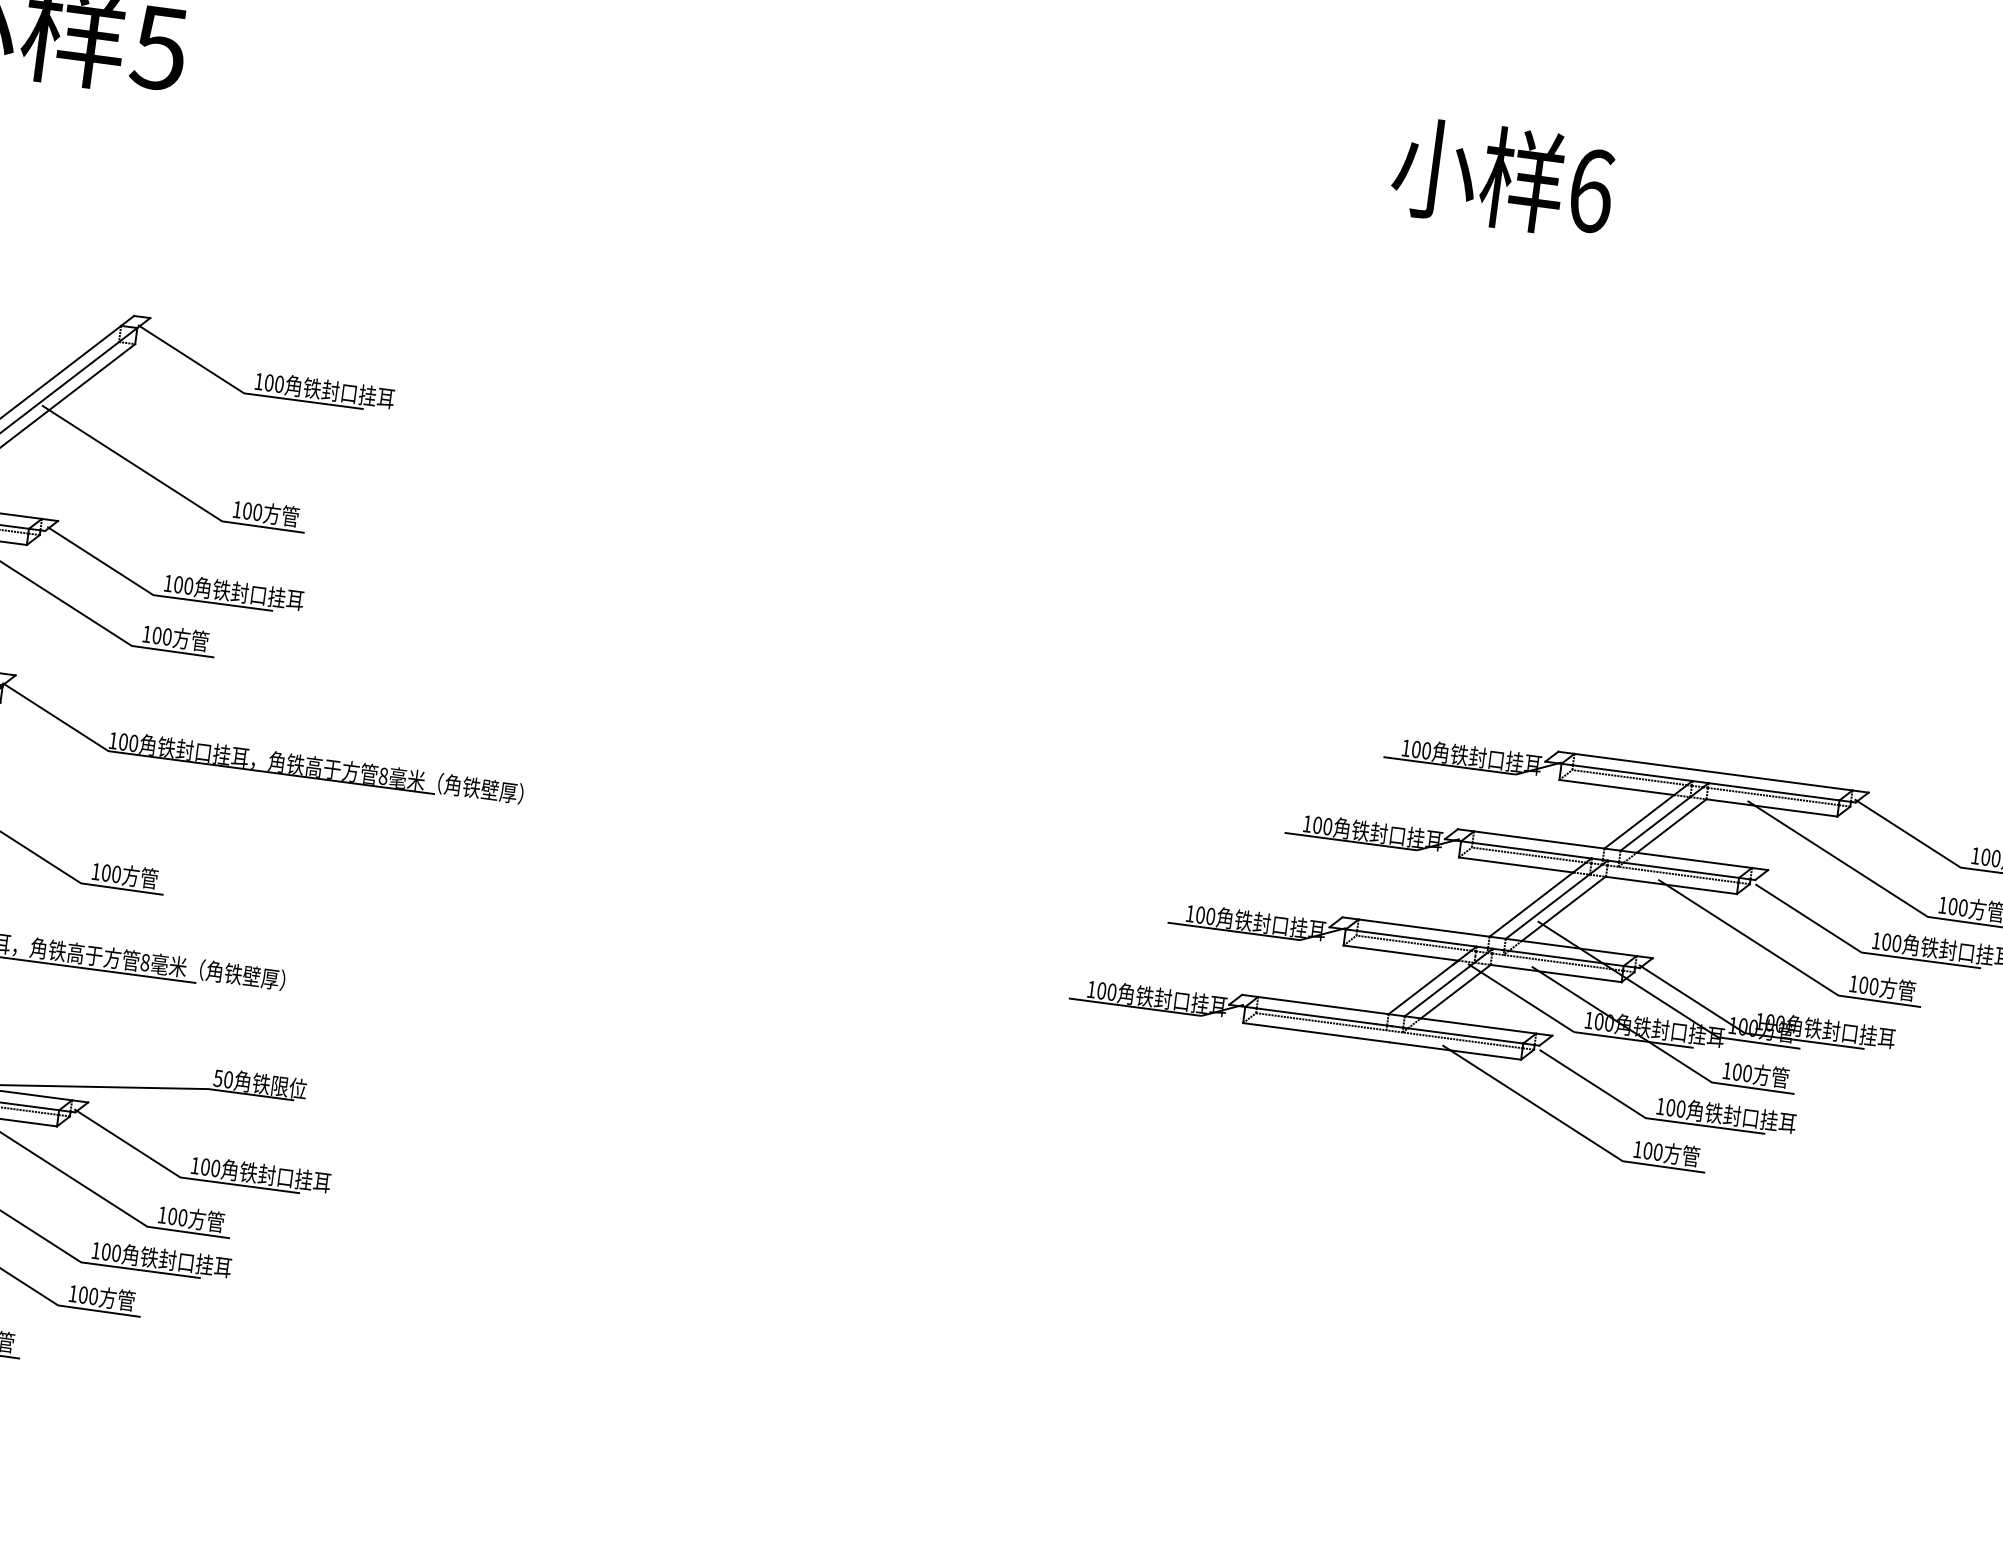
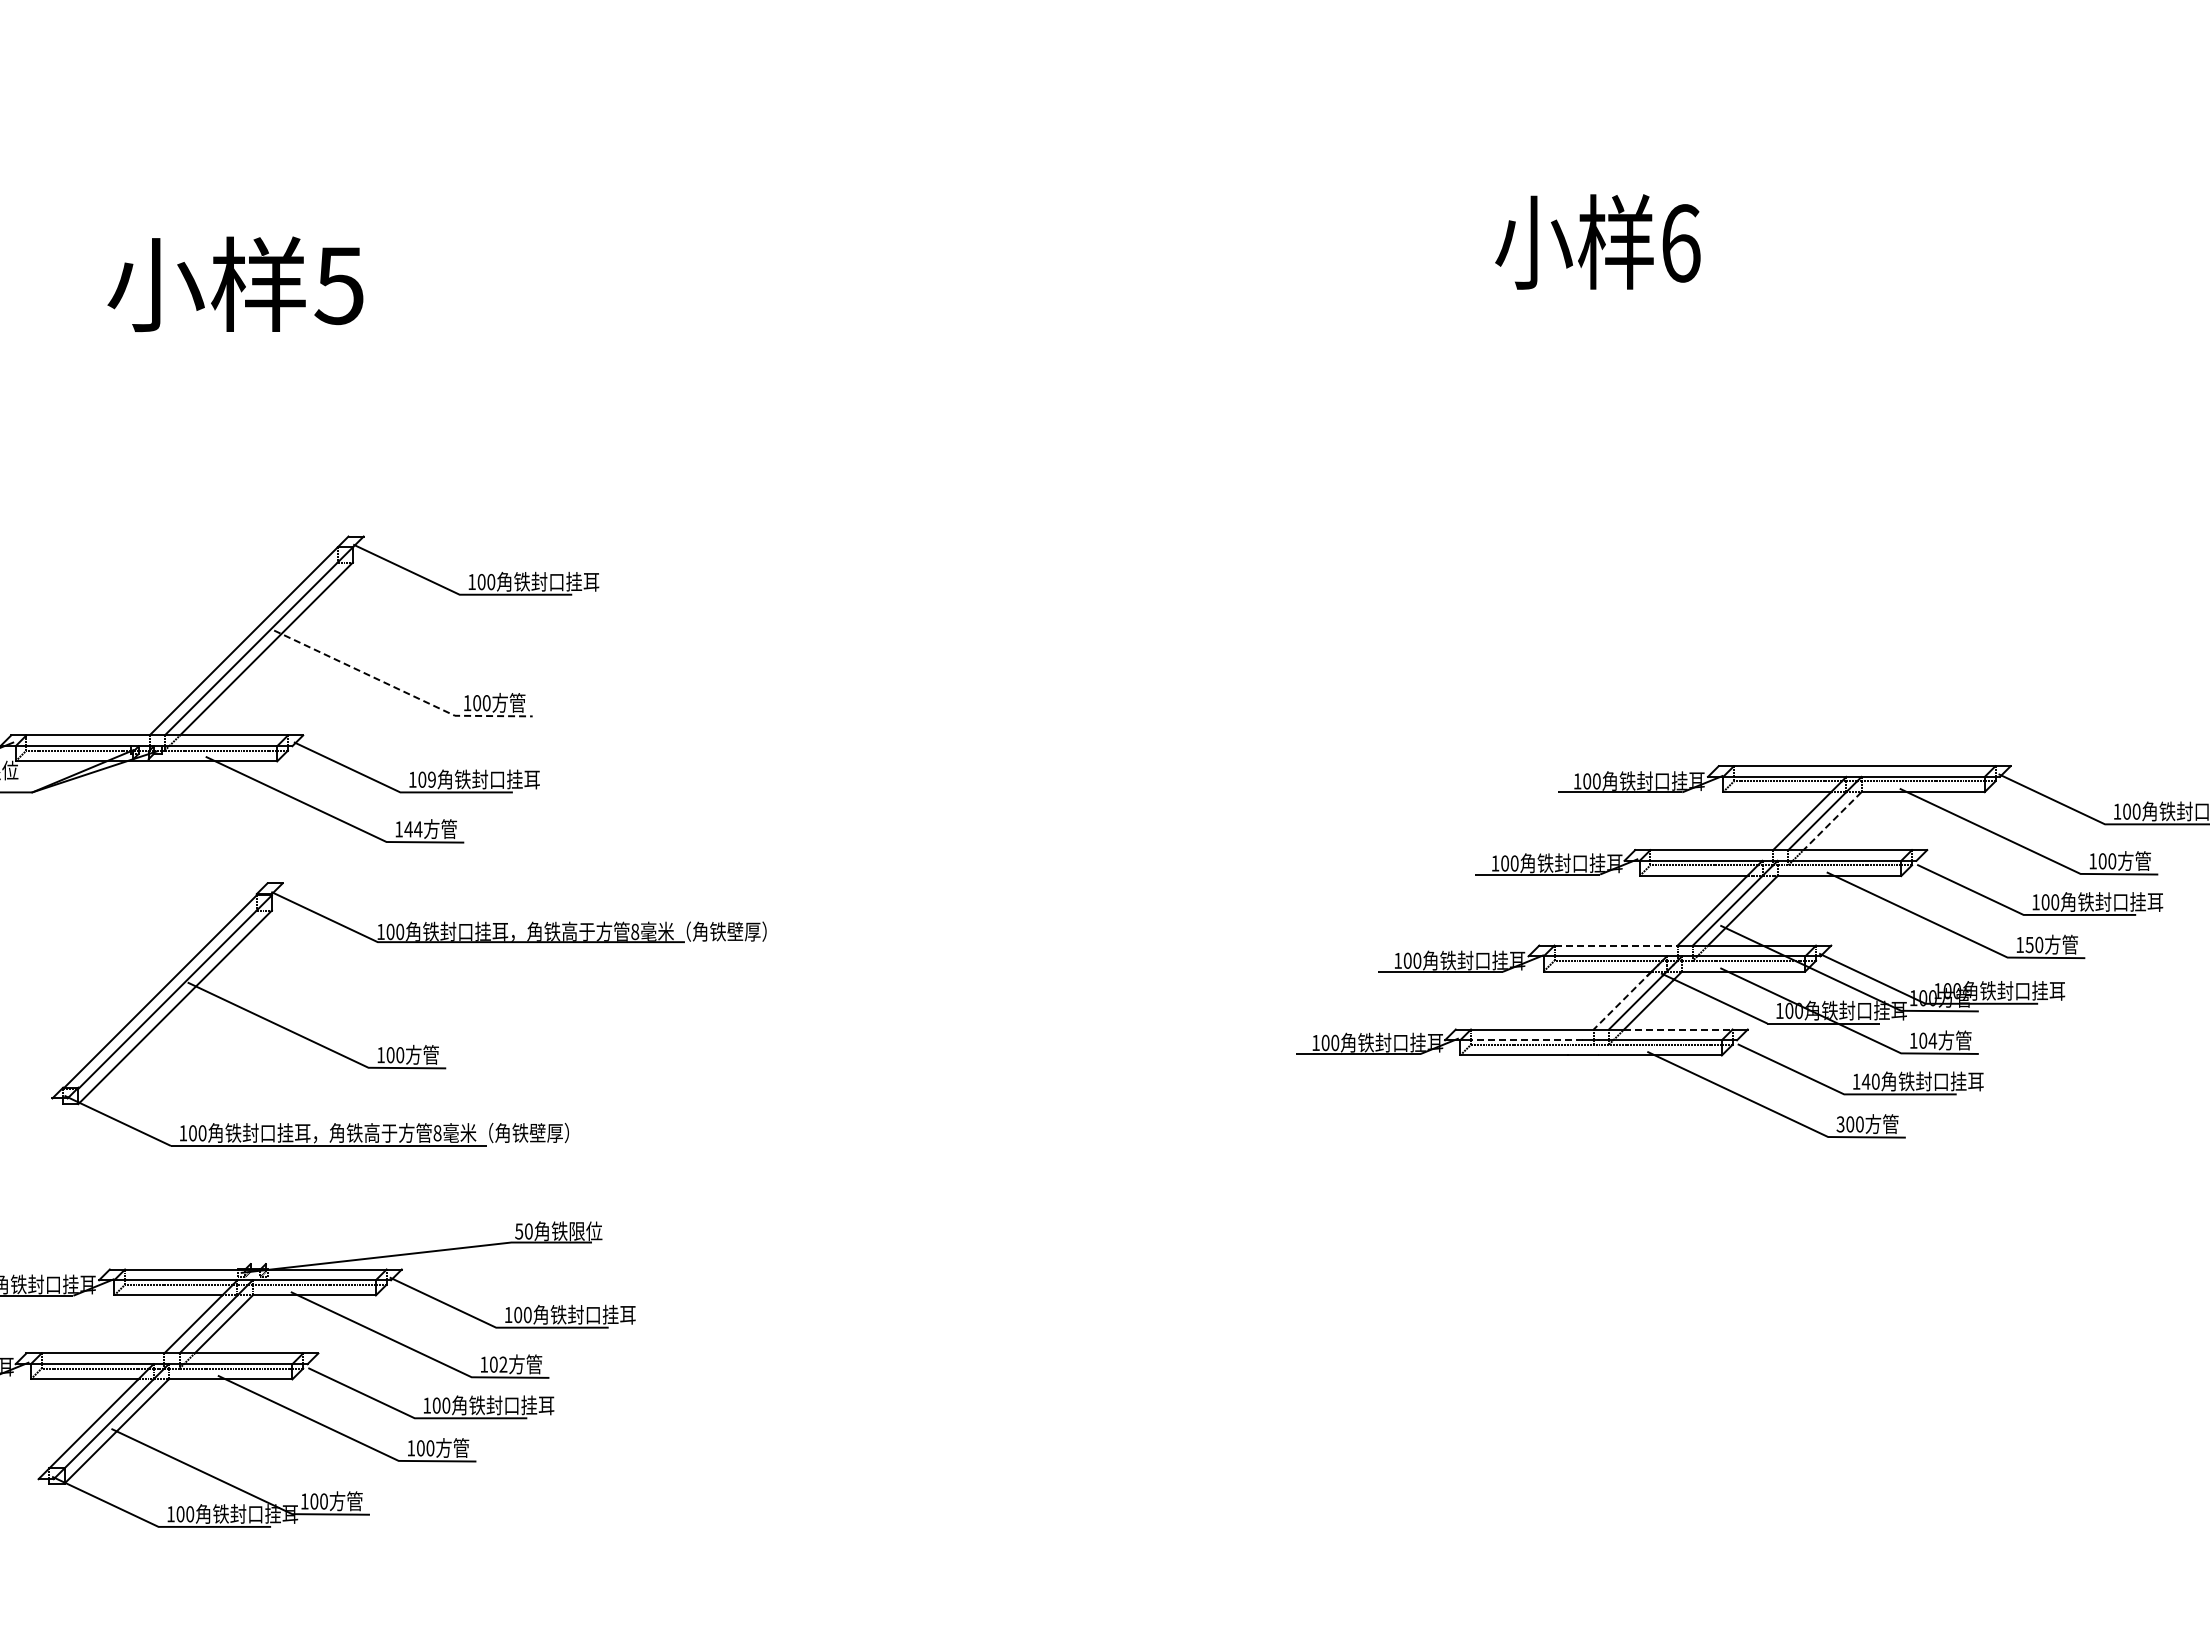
line: (167, 486) -> (400, 690), solid -> dashed
text: (188, 585) -> (431, 779), 100 -> 109
text: (162, 636) -> (413, 829), 100 -> 144
line: (1671, 826) -> (1832, 821), solid -> dashed
line: (1424, 928) -> (1616, 945), solid -> dashed
text: (1863, 984) -> (2029, 944), 100 -> 150
line: (1423, 987) -> (1622, 1000), solid -> dashed
line: (1316, 1016) -> (1527, 1040), solid -> dashed
line: (1478, 1025) -> (1678, 1029), solid -> dashed
text: (1747, 1073) -> (1932, 1040), 100 -> 104
text: (1670, 1107) -> (1865, 1081), 100 -> 140
text: (1637, 1149) -> (1840, 1124), 100 -> 300
text: (183, 1217) -> (503, 1364), 100 -> 102

